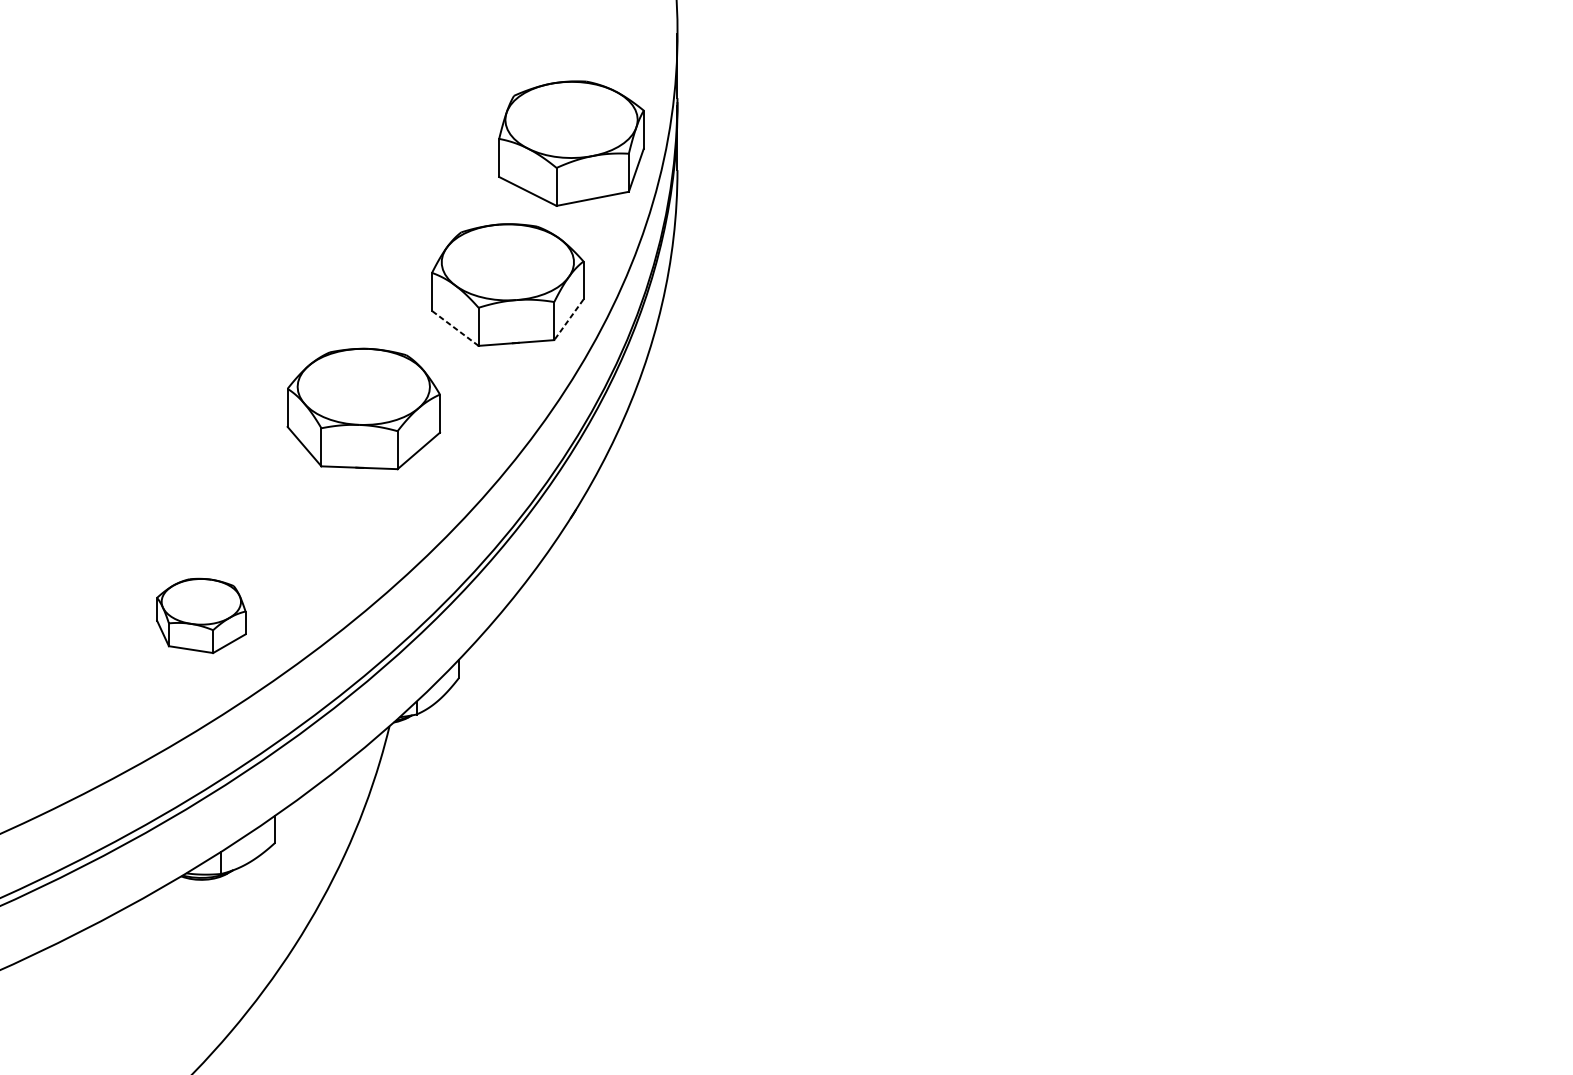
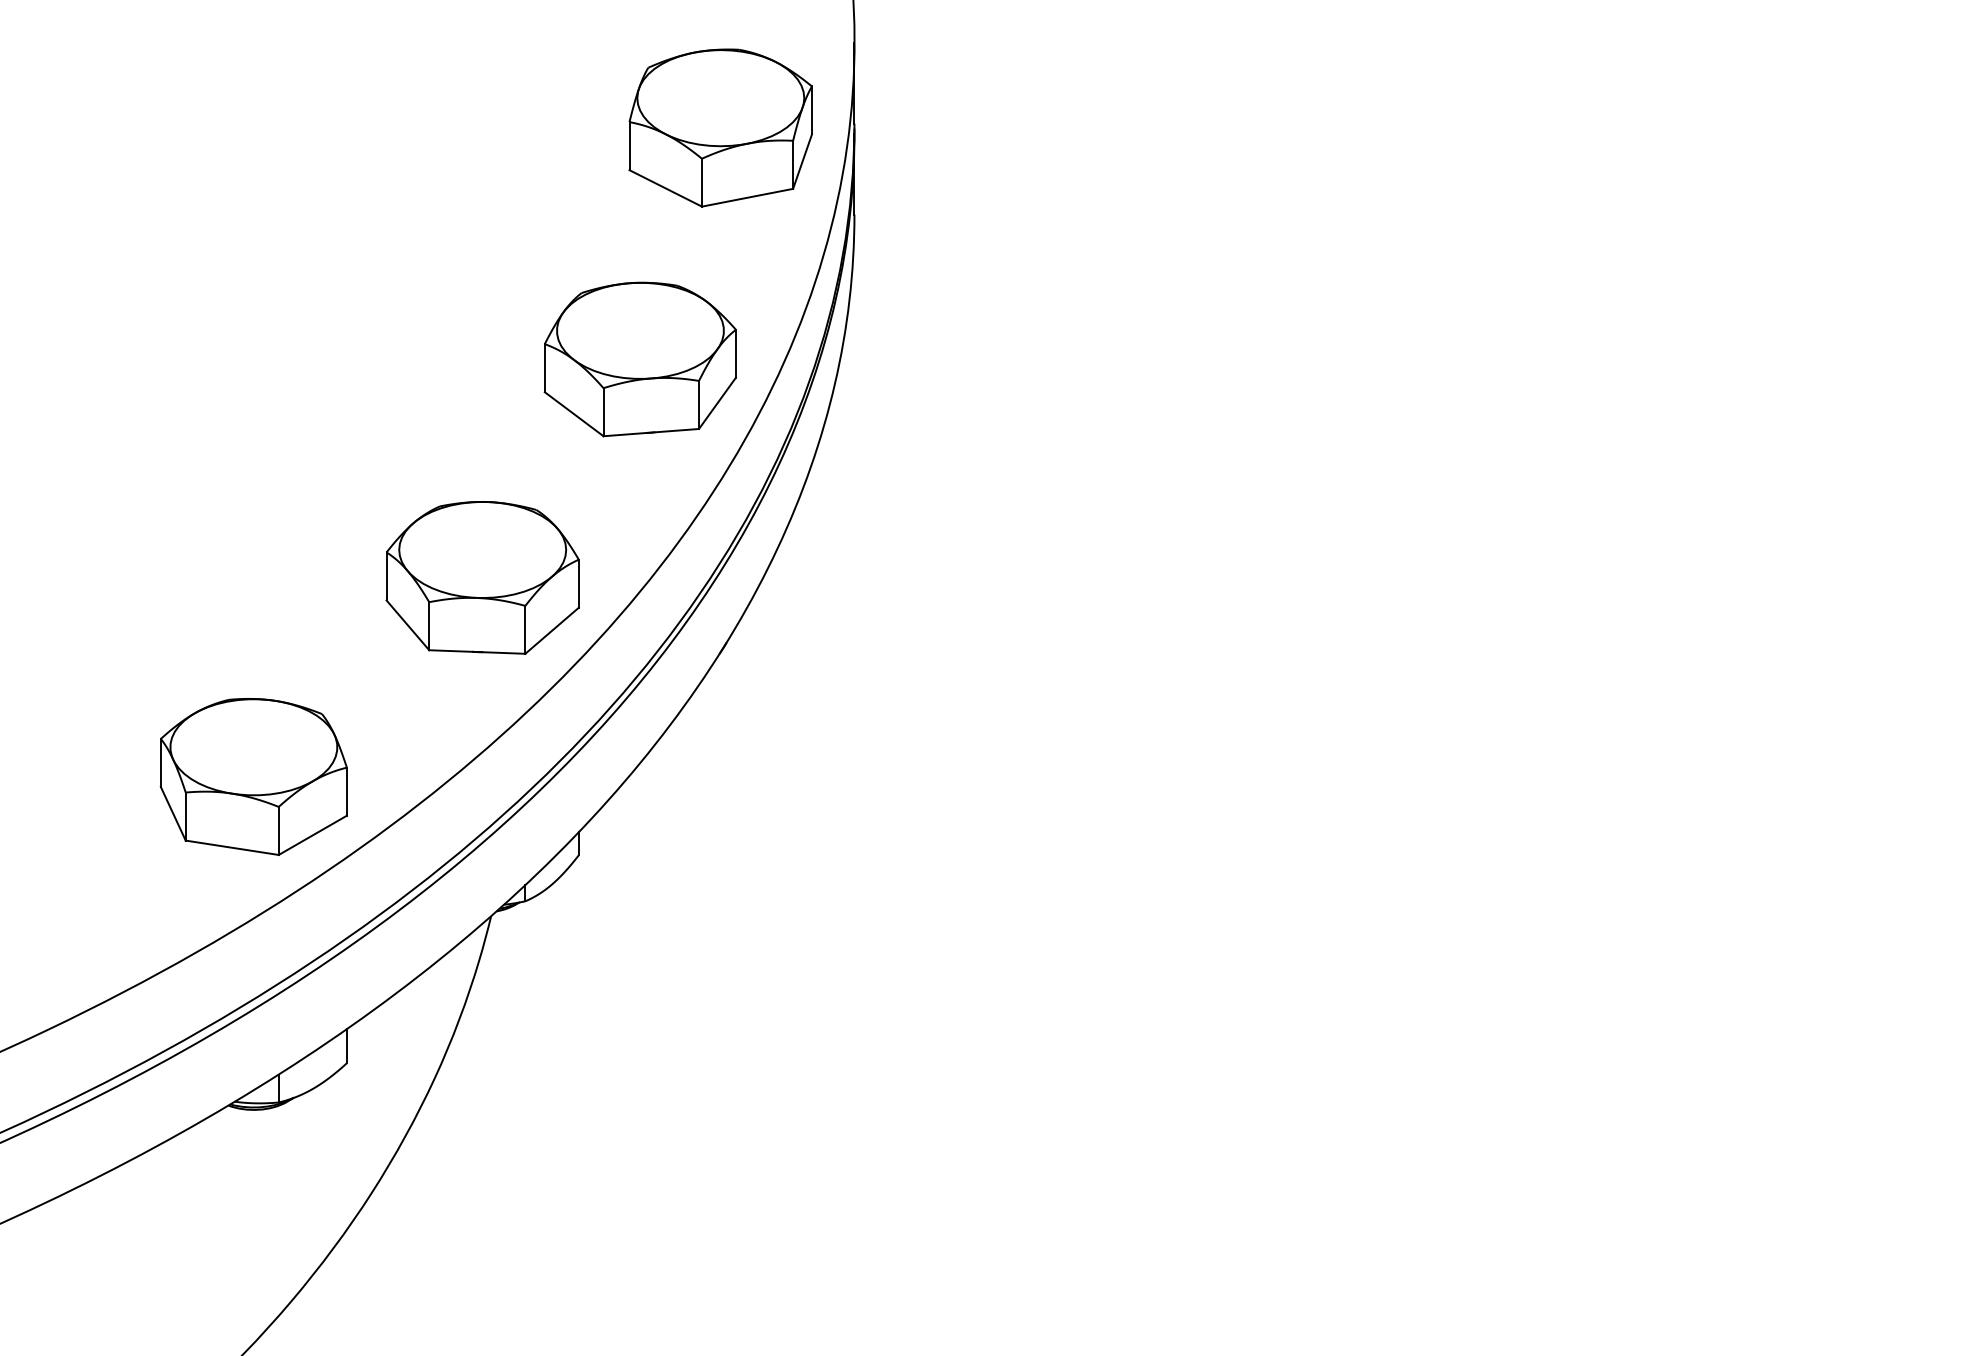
part: (571, 143) -> (720, 127), moved
line: (568, 319) -> (717, 403), dashed -> solid
line: (455, 328) -> (574, 414), dashed -> solid
part: (363, 408) -> (482, 577), moved
part: (201, 615) -> (253, 776), size x1.67

